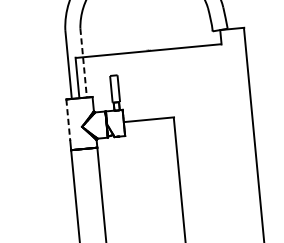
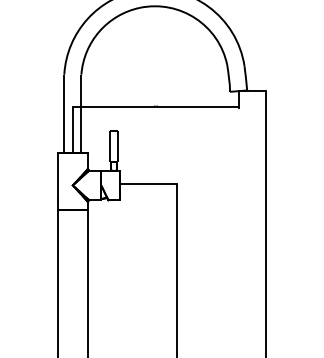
line: (83, 63) -> (81, 114), dashed -> solid
line: (68, 120) -> (58, 176), dashed -> solid

